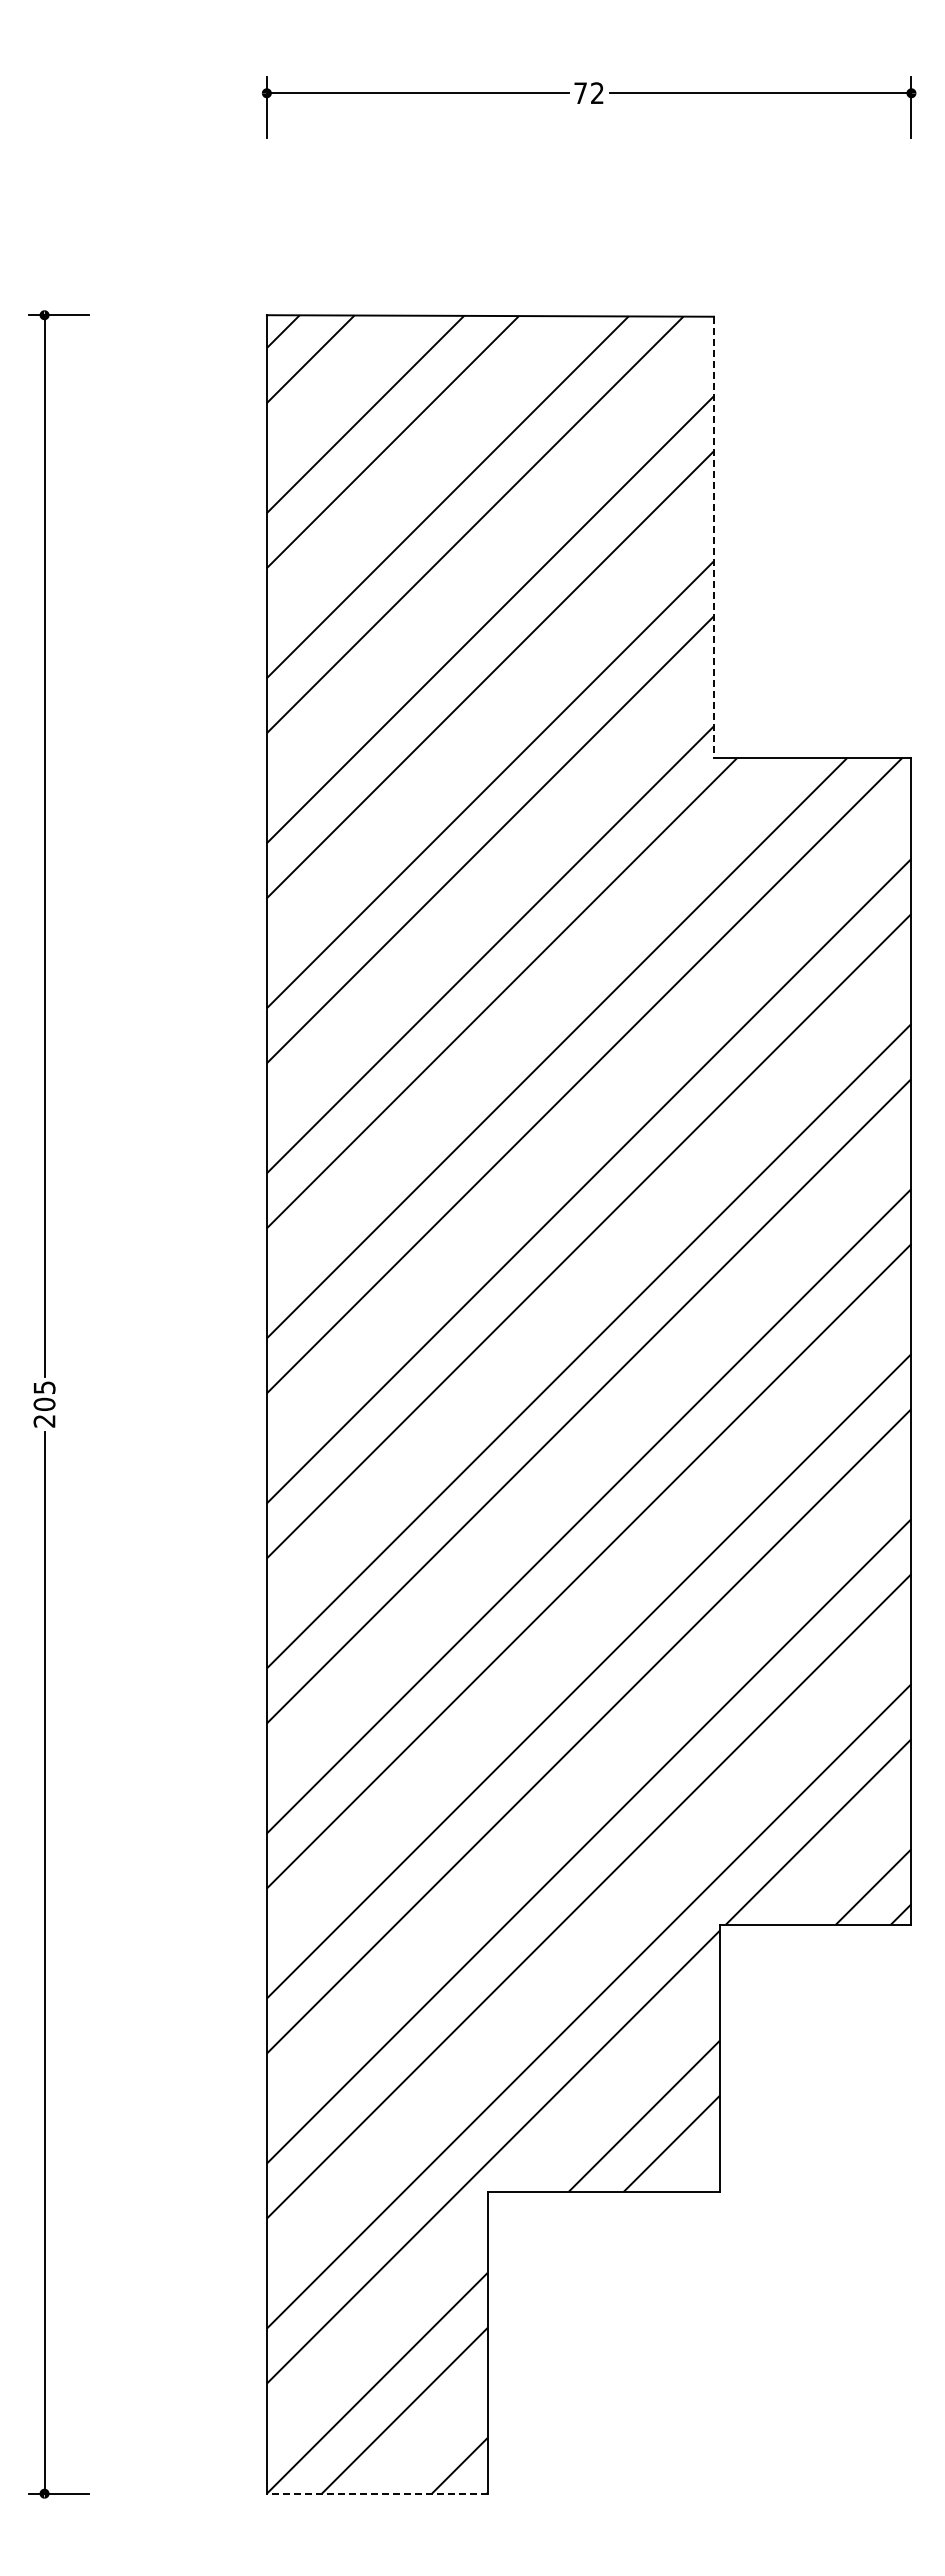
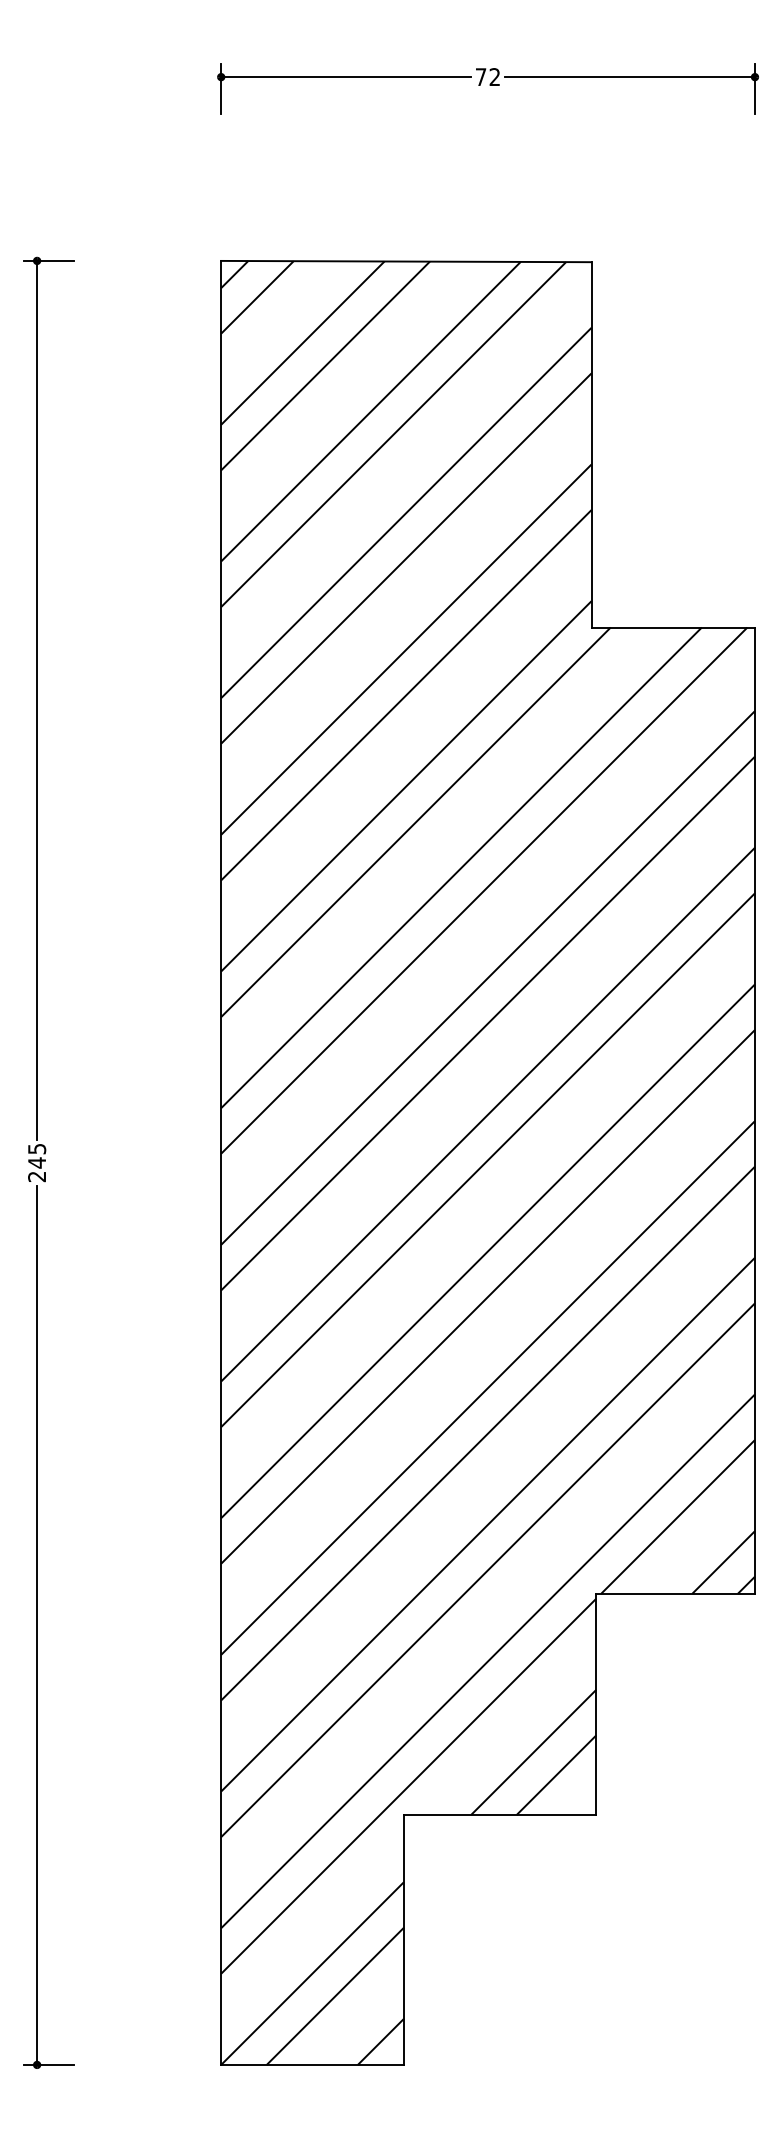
line: (714, 537) -> (591, 445), dashed -> solid
text: (44, 1404) -> (37, 1162), 205 -> 245
line: (376, 2493) -> (312, 2064), dashed -> solid

